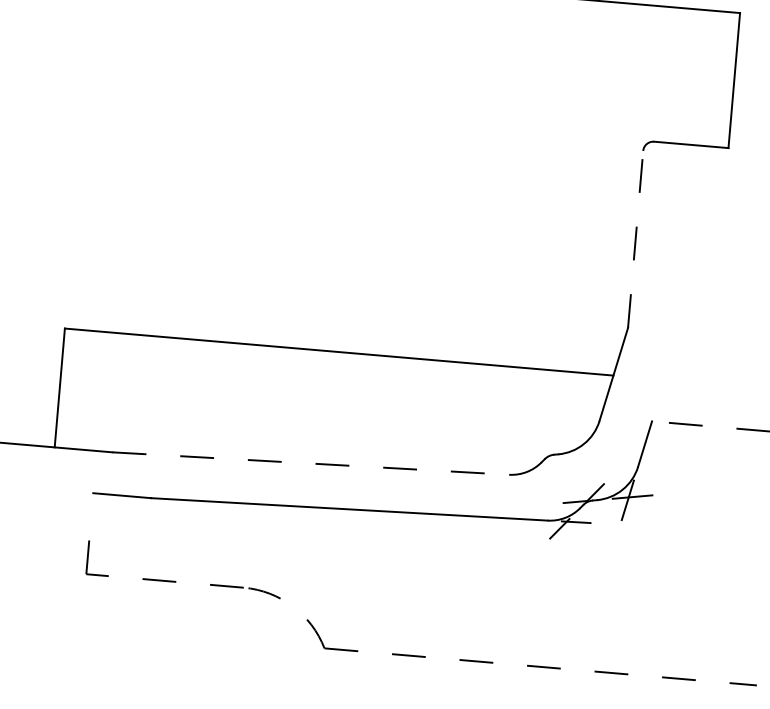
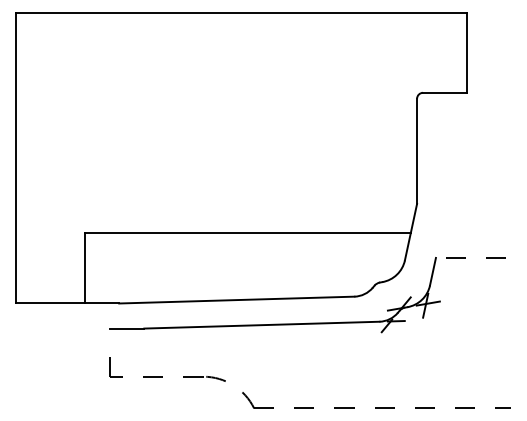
line: (636, 239) -> (417, 151), dashed -> solid
line: (310, 464) -> (236, 300), dashed -> solid

